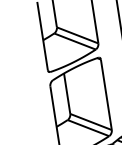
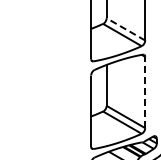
line: (77, 35) -> (125, 29), solid -> dashed
line: (106, 94) -> (145, 92), solid -> dashed

